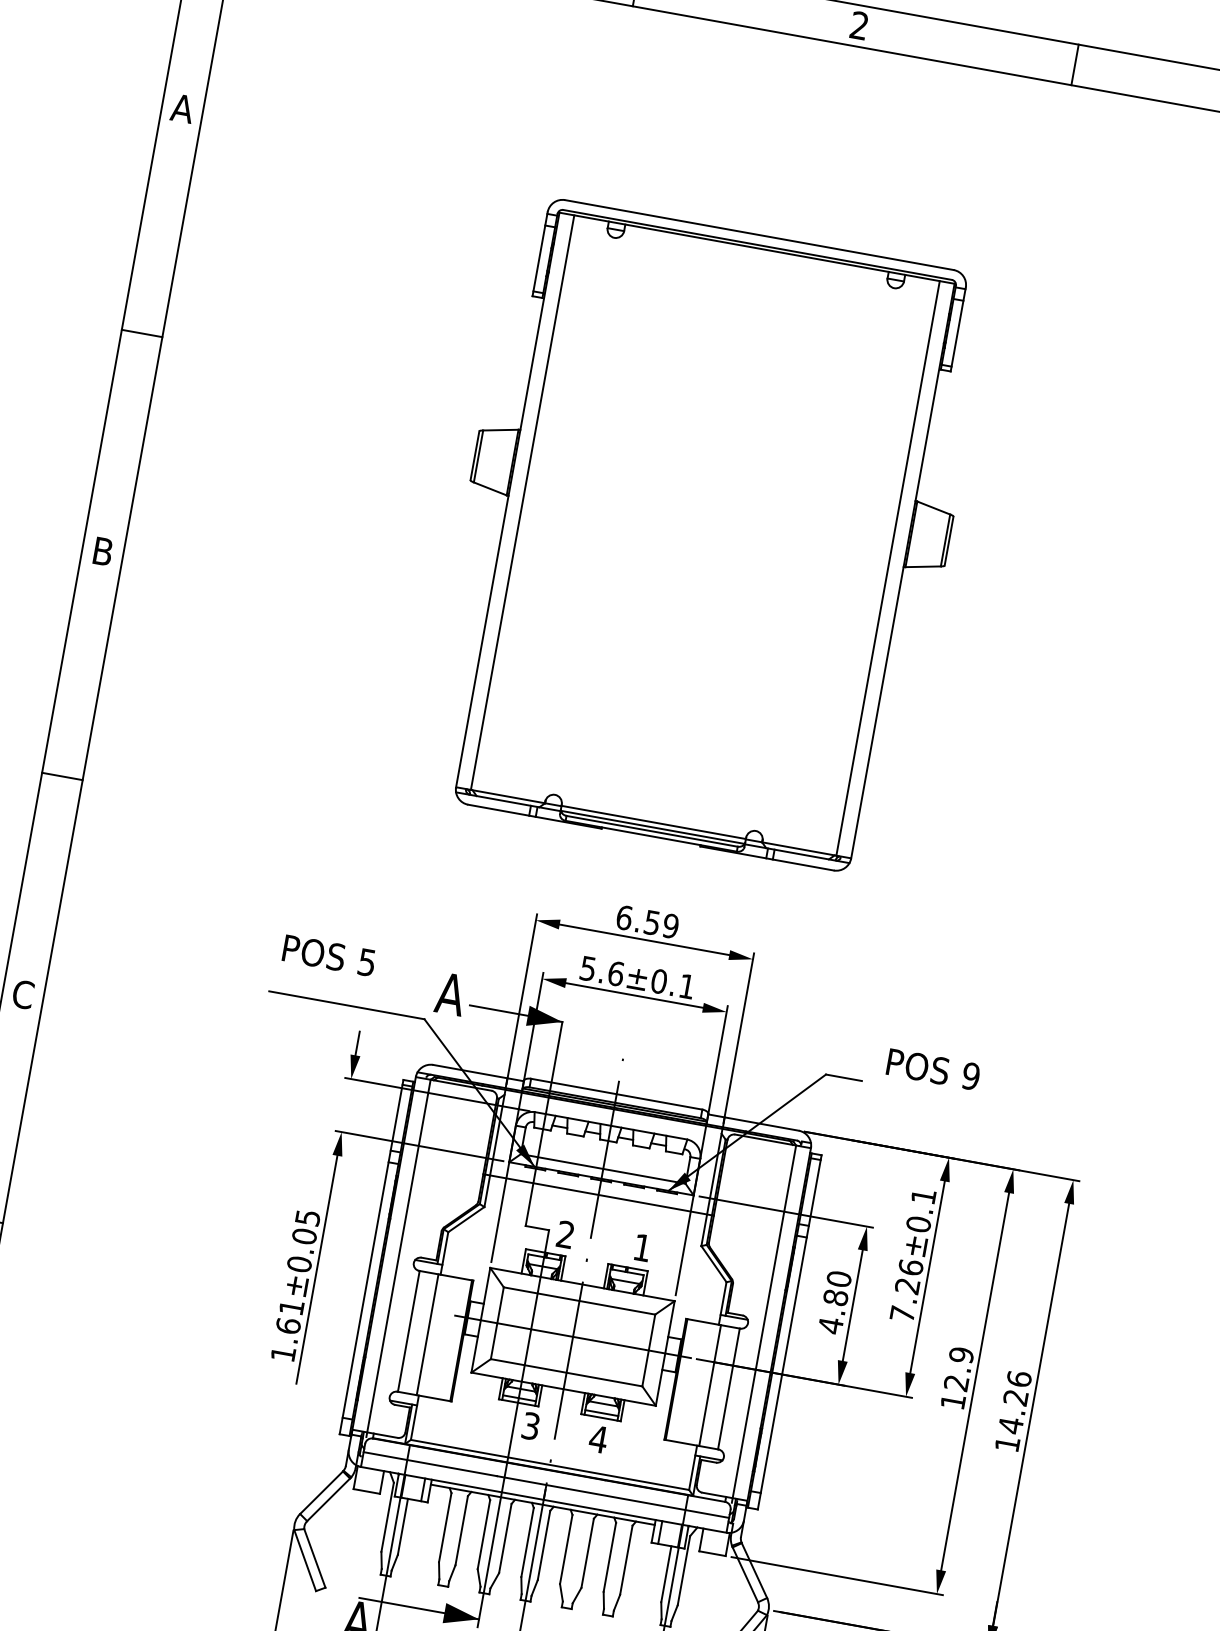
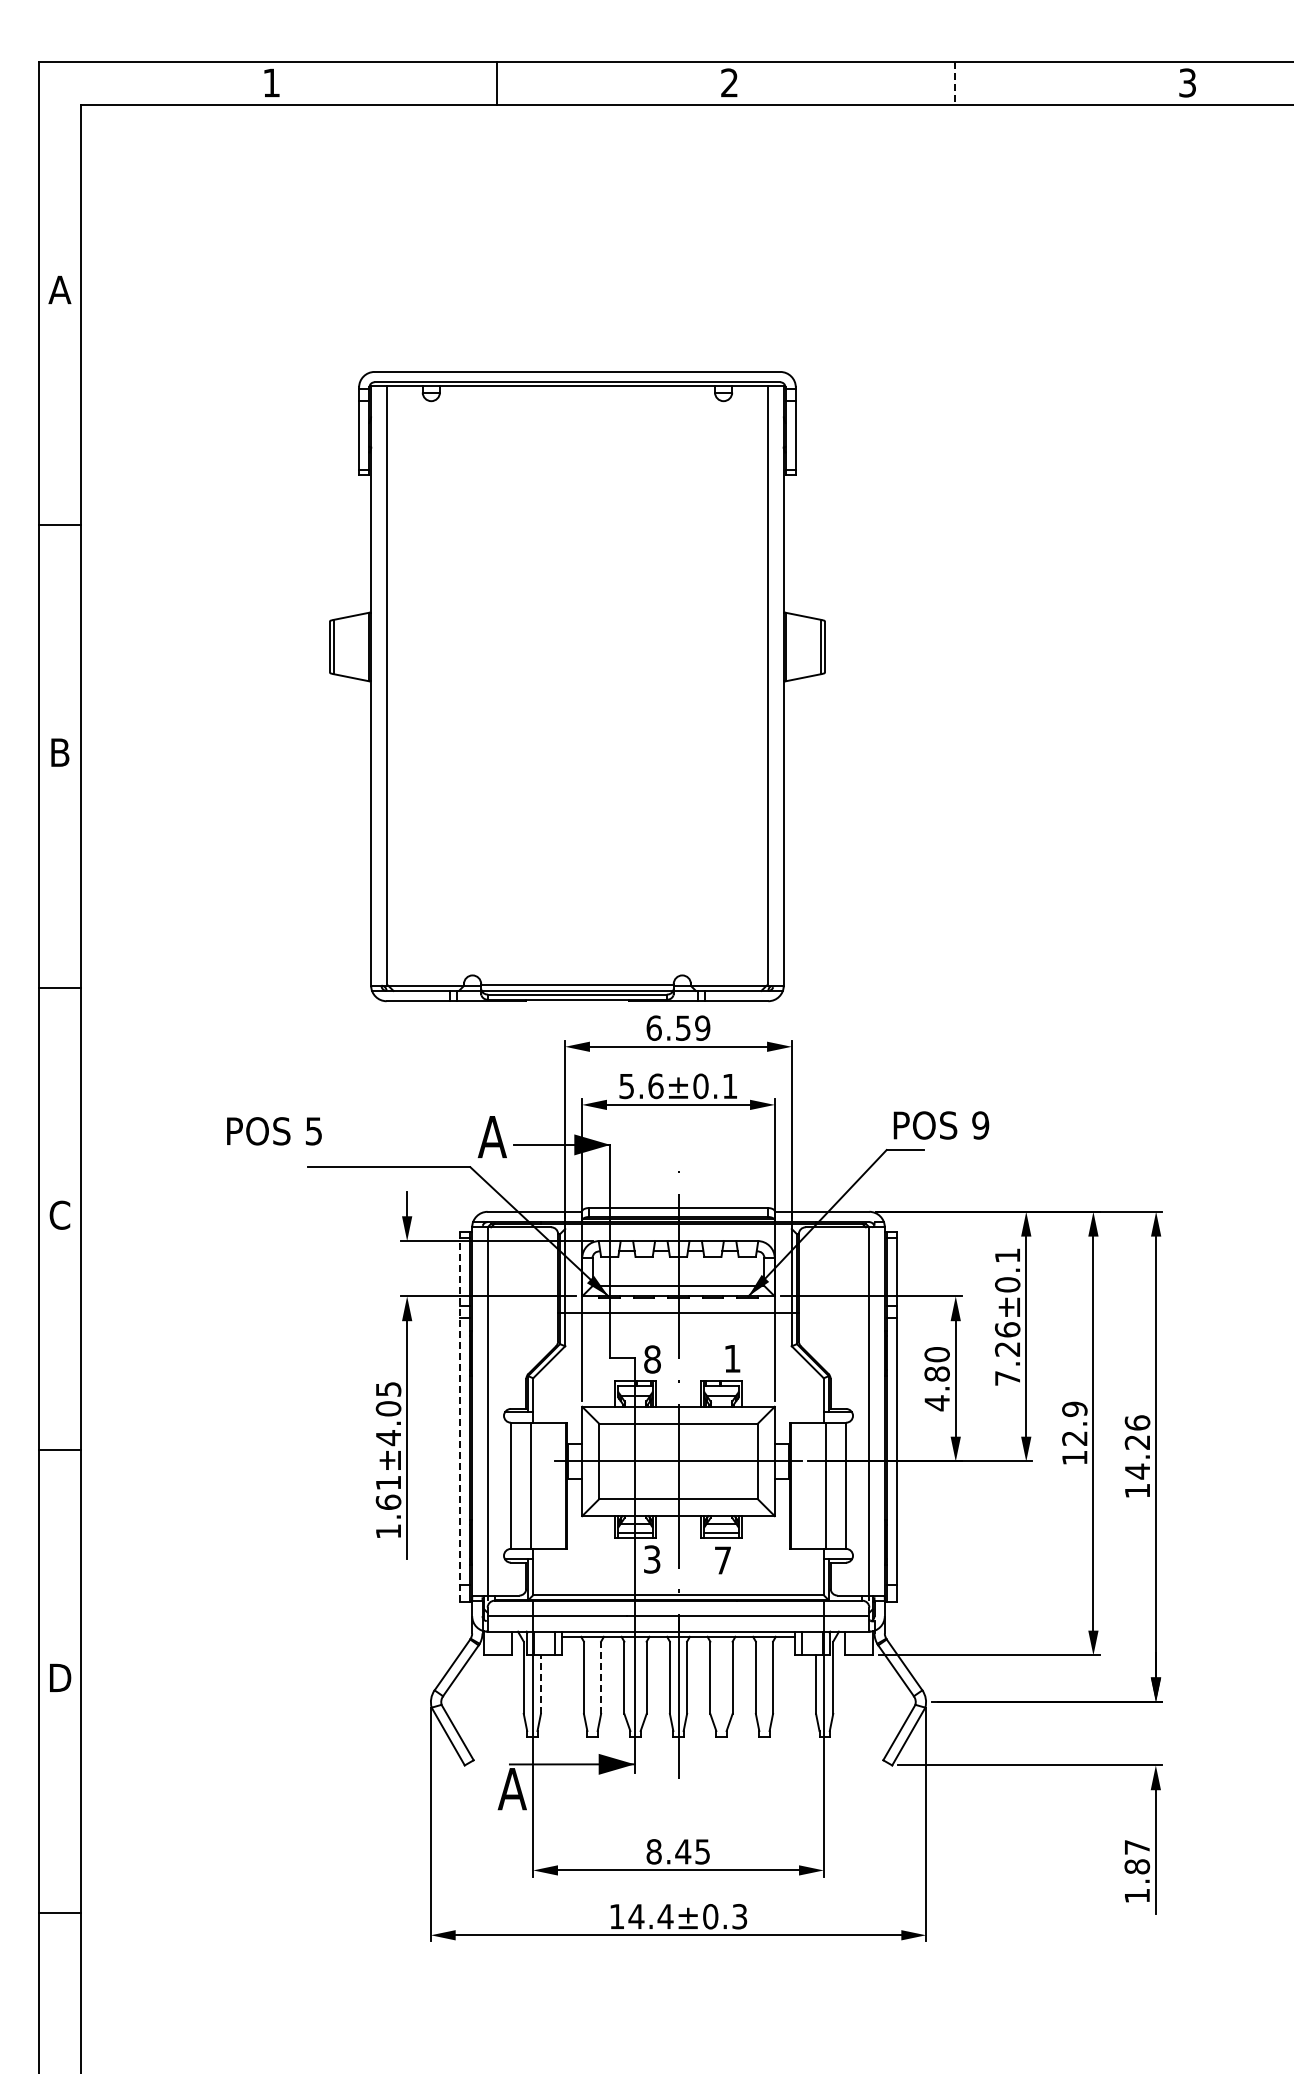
line: (1074, 64) -> (954, 83), solid -> dashed
part: (705, 536) -> (577, 686), moved
text: (329, 955) -> (274, 1131), moved
text: (933, 1069) -> (941, 1125), moved
text: (565, 1234) -> (652, 1359), 2 -> 8
line: (371, 1257) -> (460, 1417), solid -> dashed
text: (299, 1264) -> (388, 1438), 1.61±0.05 -> 1.61±4.05
text: (598, 1439) -> (722, 1560), 4 -> 7
line: (402, 1526) -> (540, 1684), solid -> dashed
line: (462, 1530) -> (601, 1677), solid -> dashed

